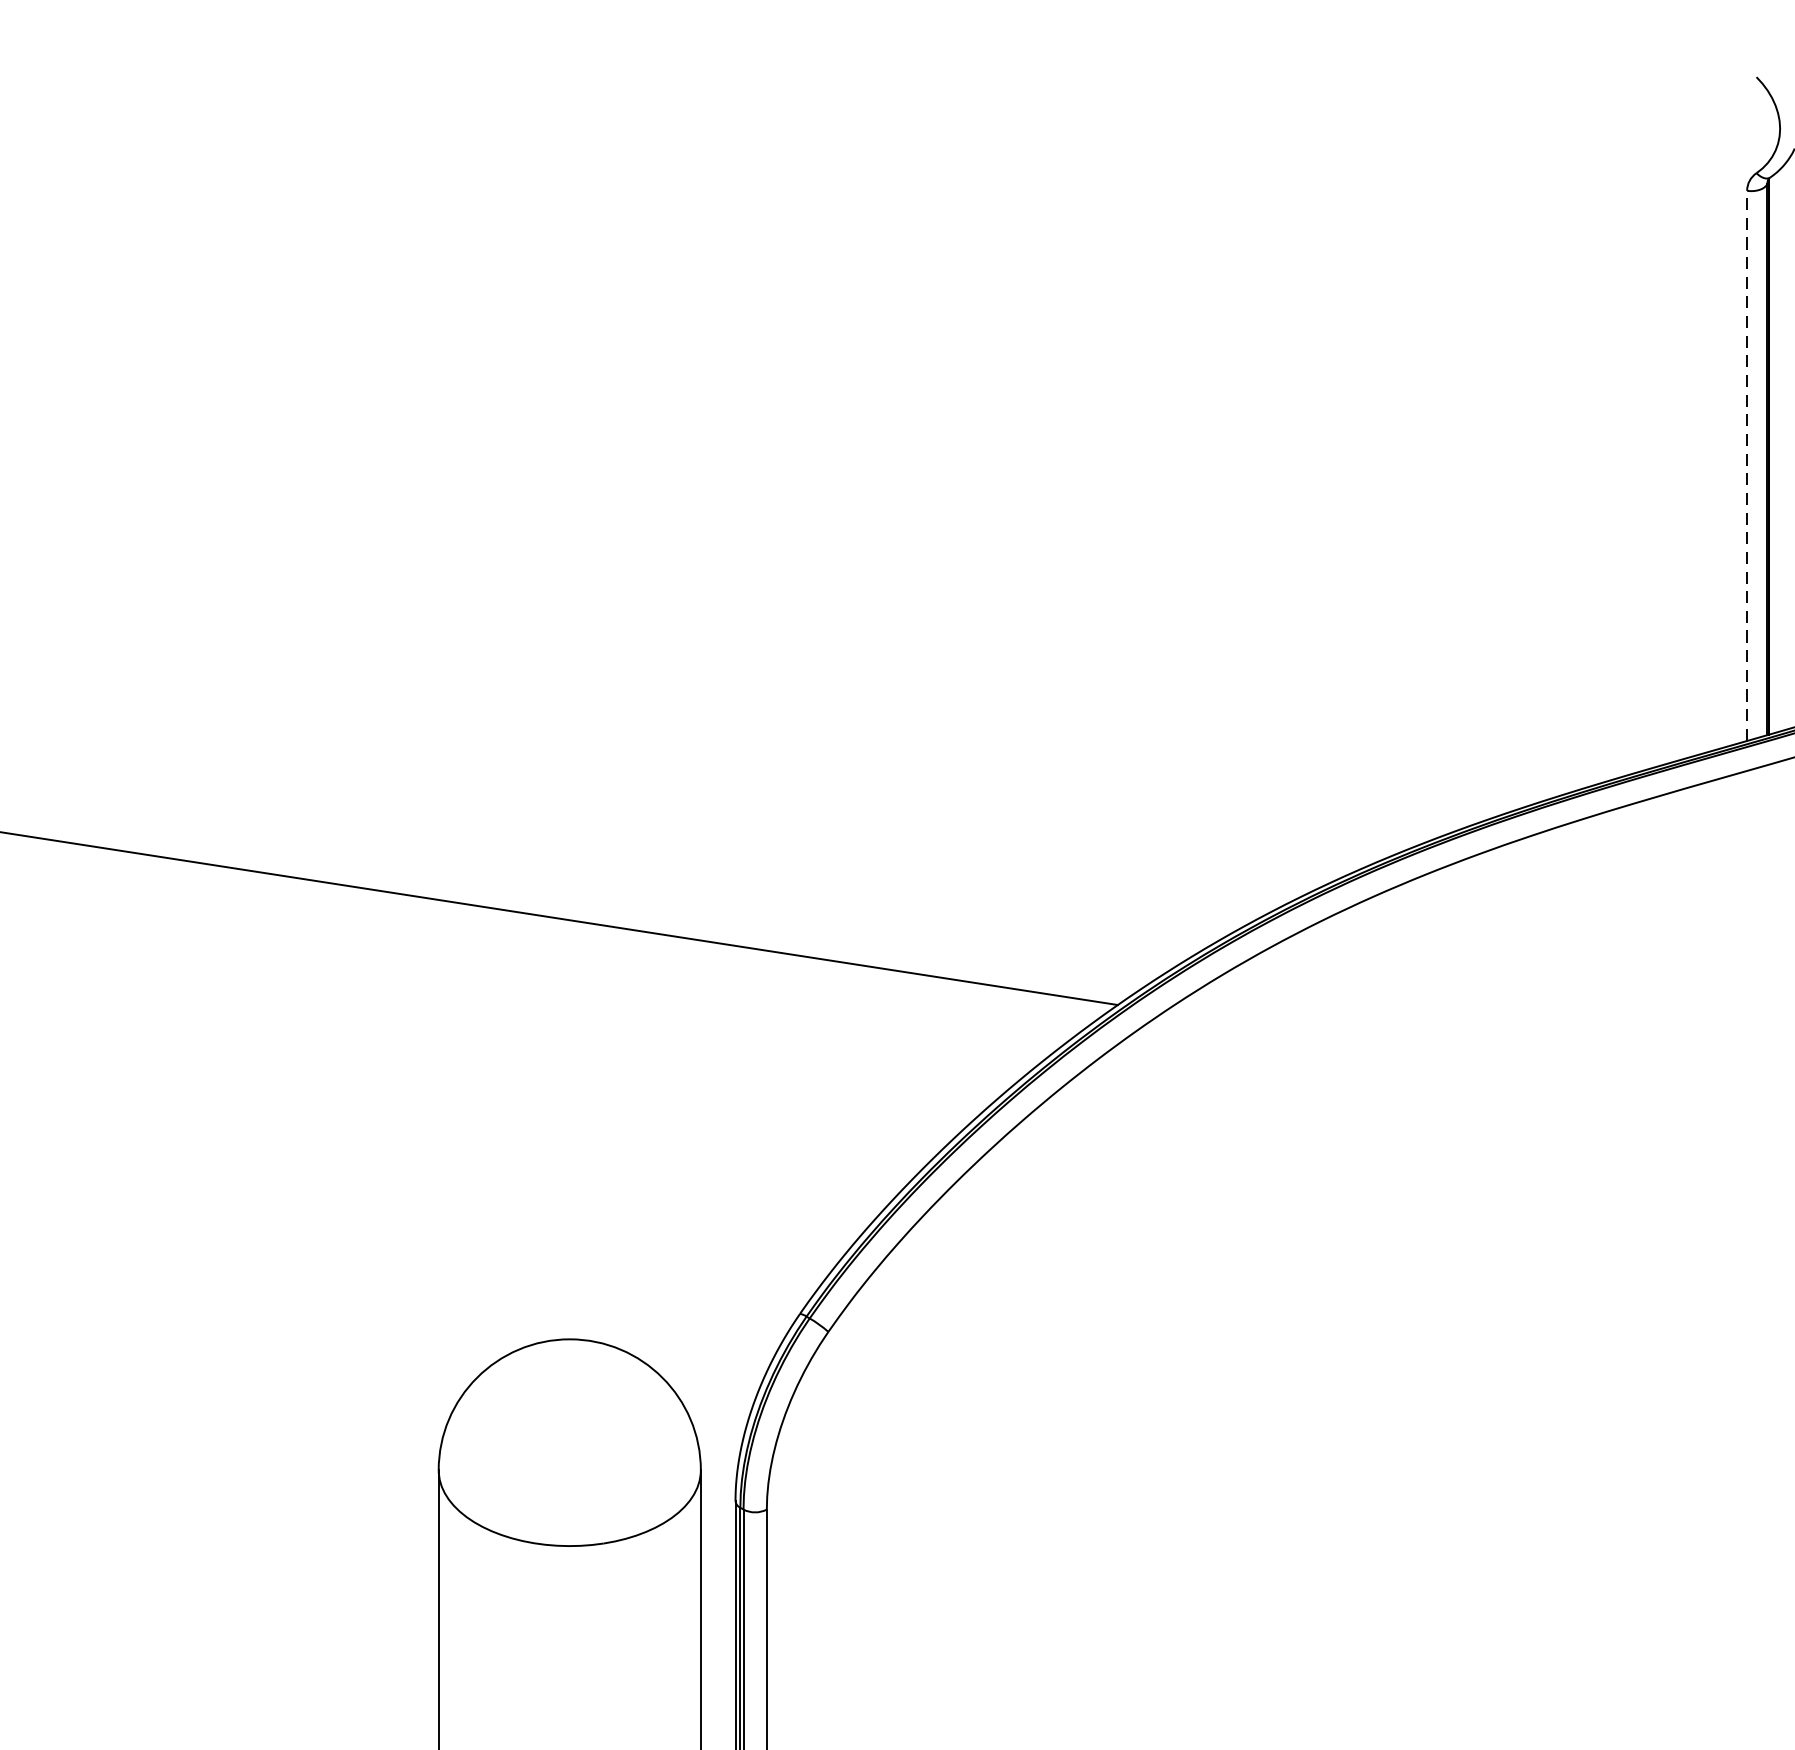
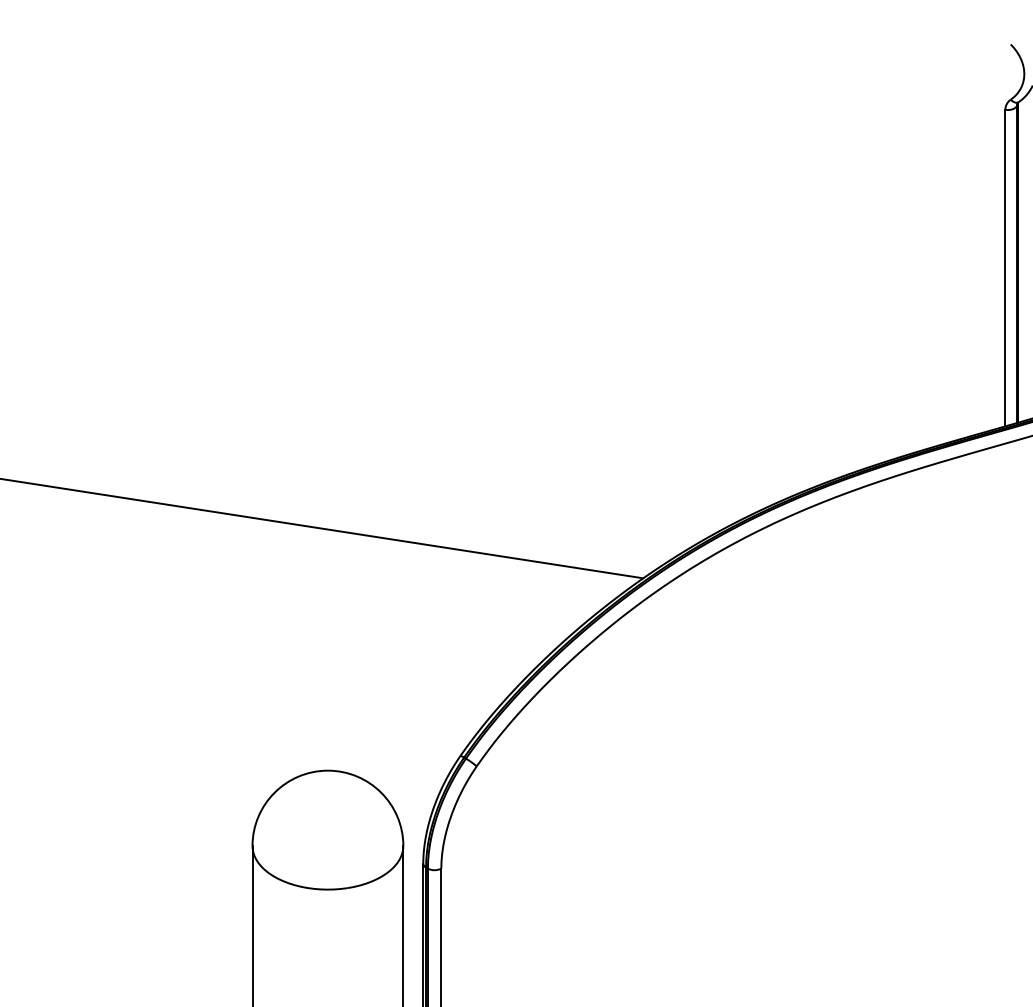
line: (1747, 464) -> (1005, 267), dashed -> solid

